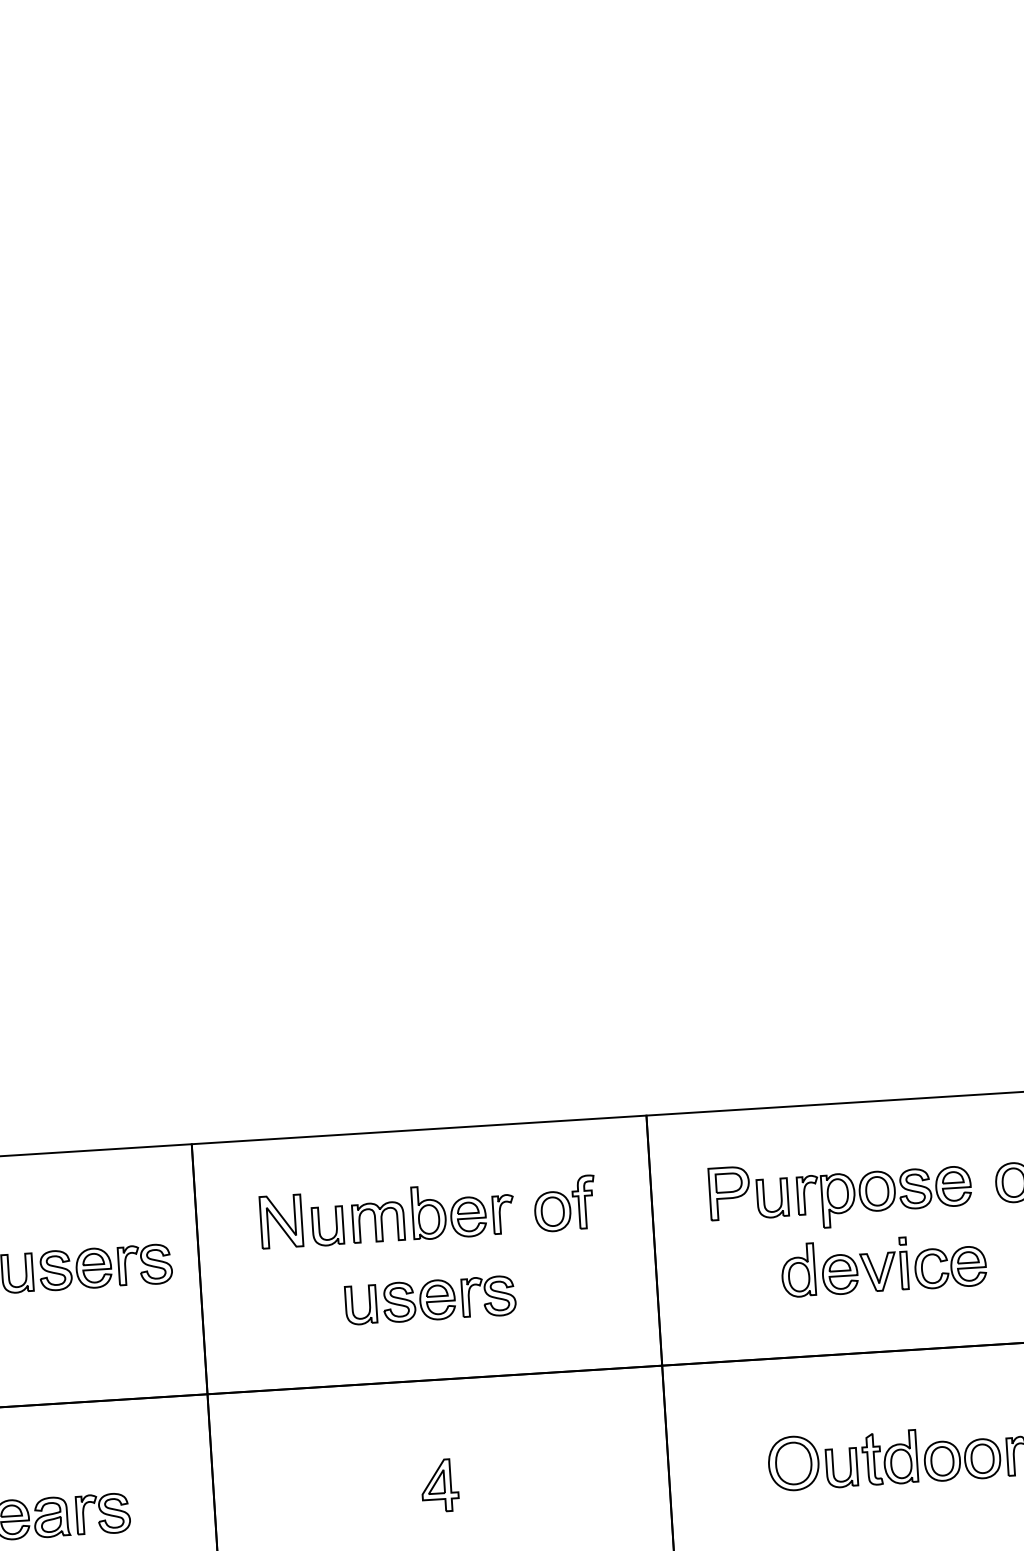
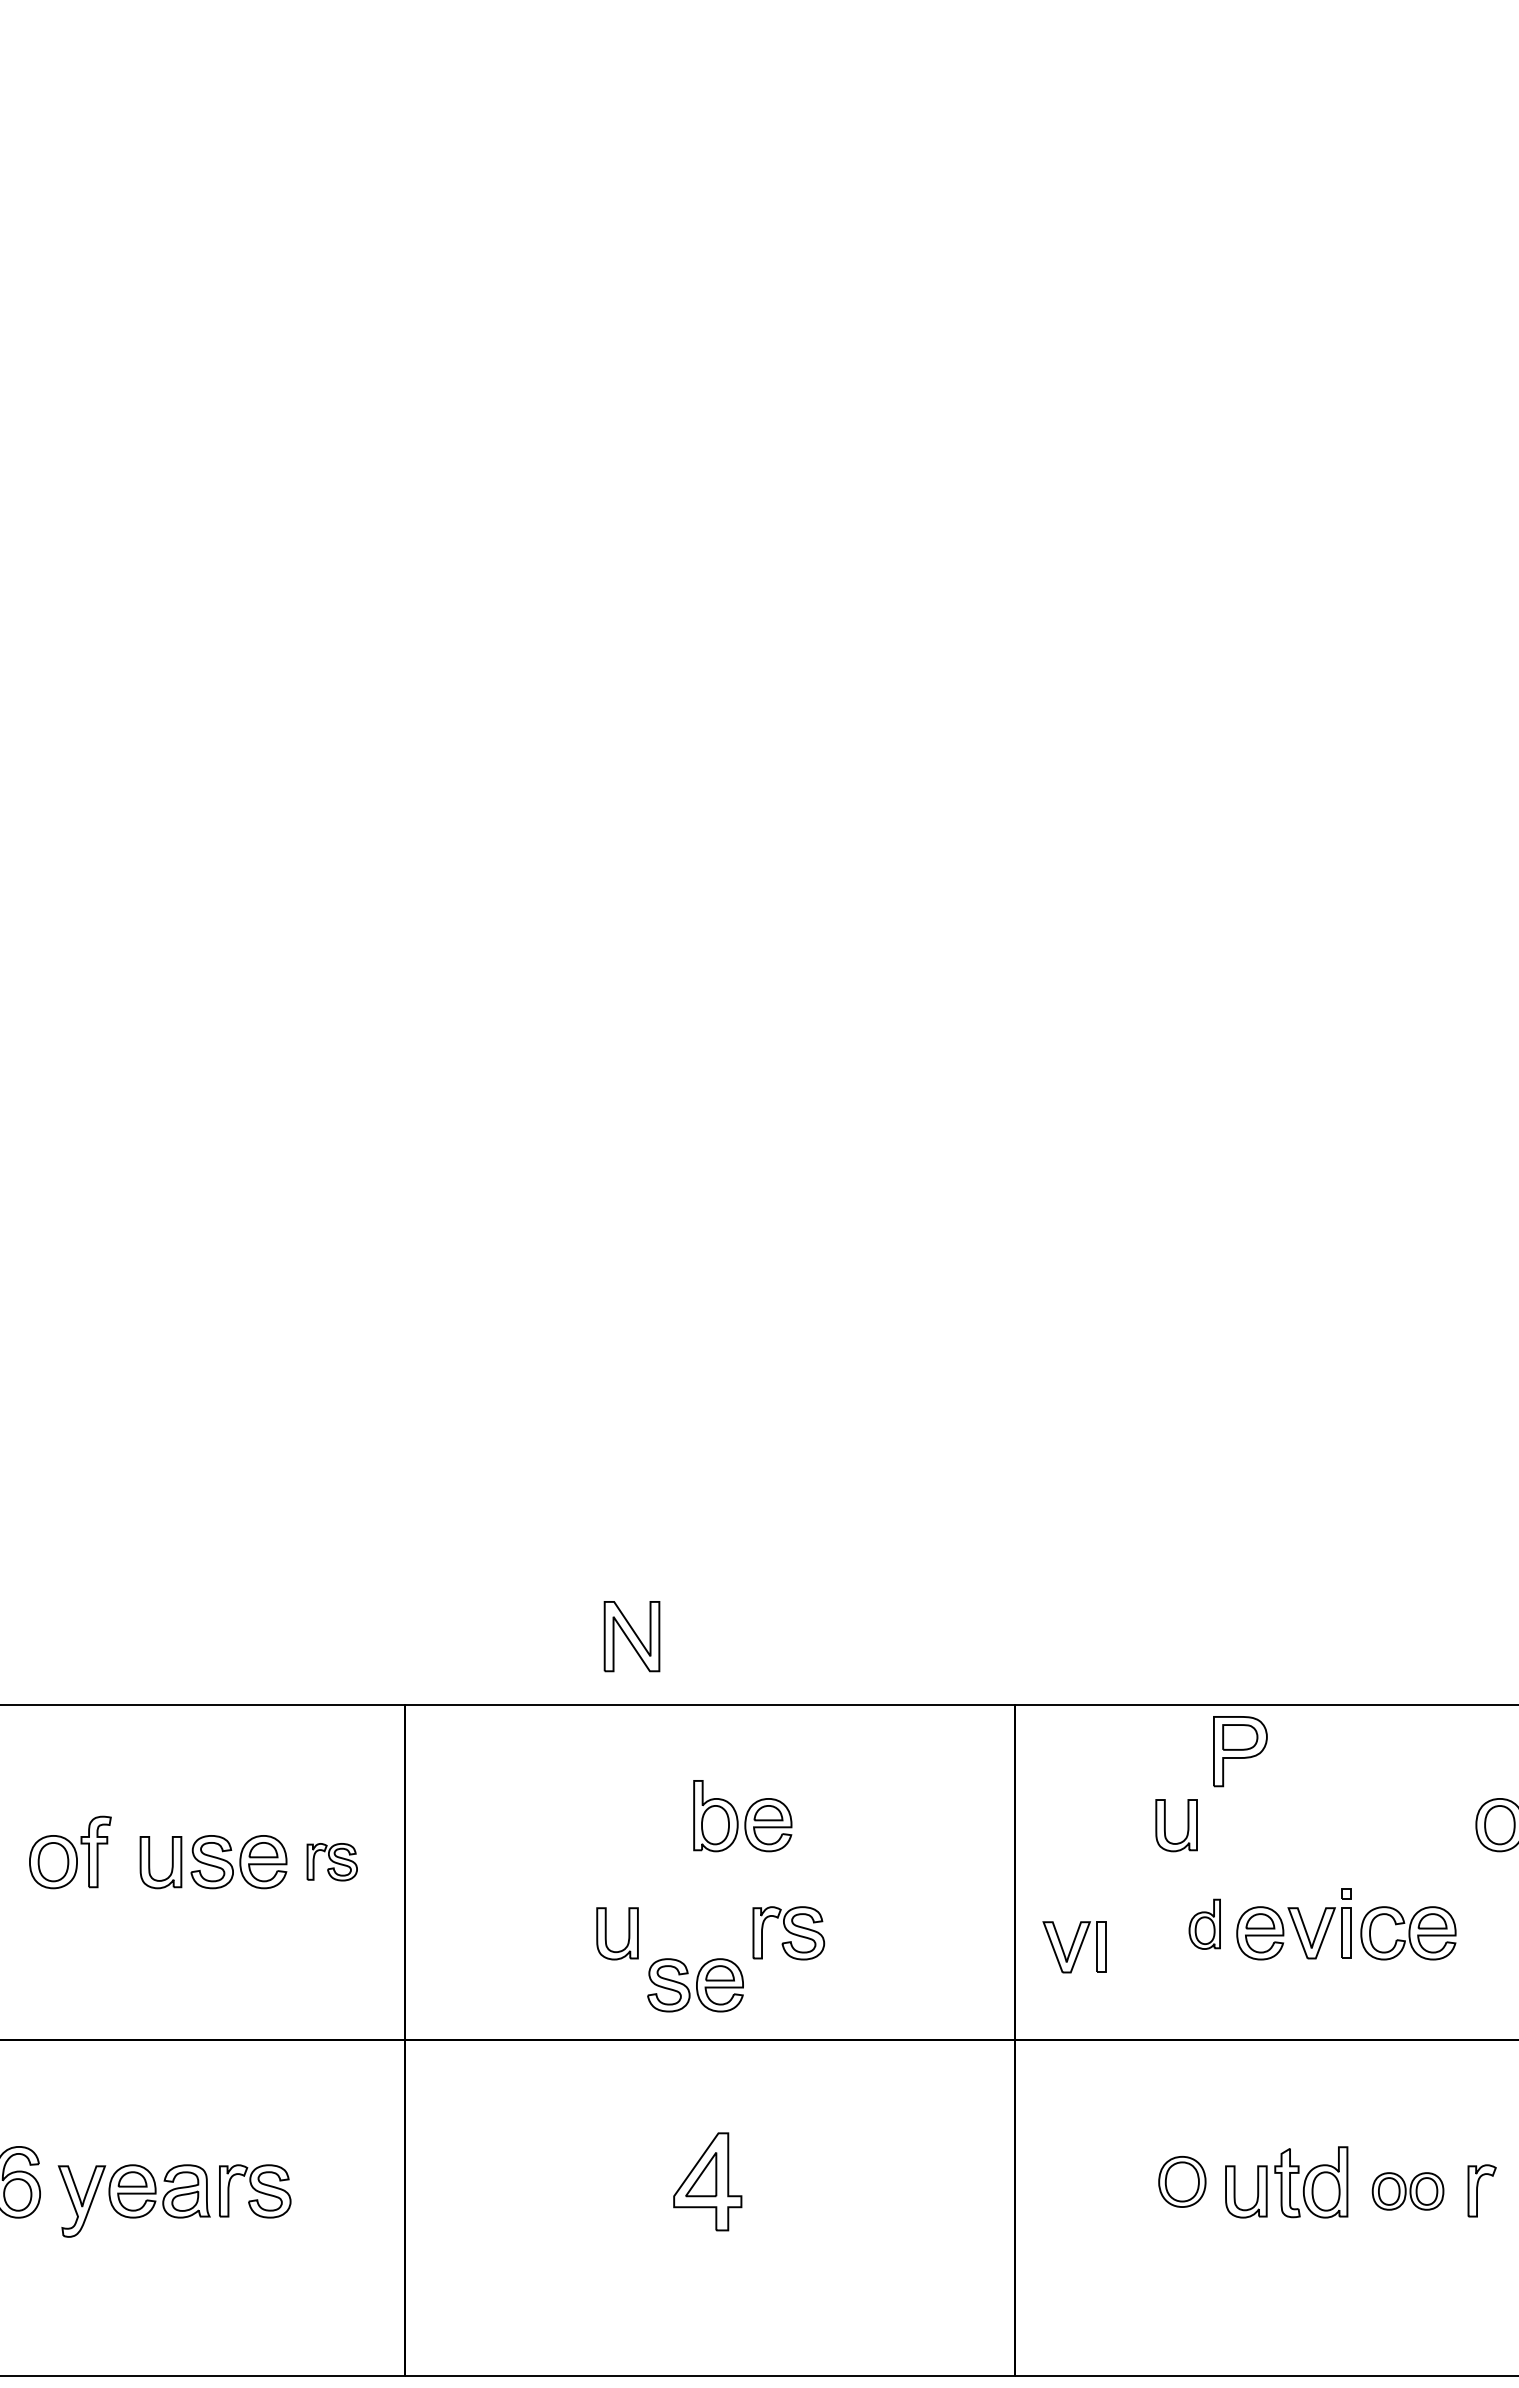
part: (729, 1193) -> (1240, 1751), moved
part: (884, 1197) -> (1326, 1834), removed
part: (565, 1203) -> (898, 1815), removed
part: (503, 1214) -> (815, 1824), removed
part: (281, 1221) -> (631, 1636), moved
part: (378, 1222) -> (647, 1824), removed
part: (319, 1226) -> (568, 1825), removed
part: (145, 1265) -> (332, 1862), size x0.7
part: (798, 1270) -> (1204, 1924), size x0.7
part: (702, 1293) -> (1074, 1947), added
part: (419, 1301) -> (695, 1985), moved
part: (962, 1460) -> (1407, 2191), size x0.7
part: (793, 1463) -> (1182, 2181), size x0.7
part: (439, 1485) -> (707, 2181), size x1.4

